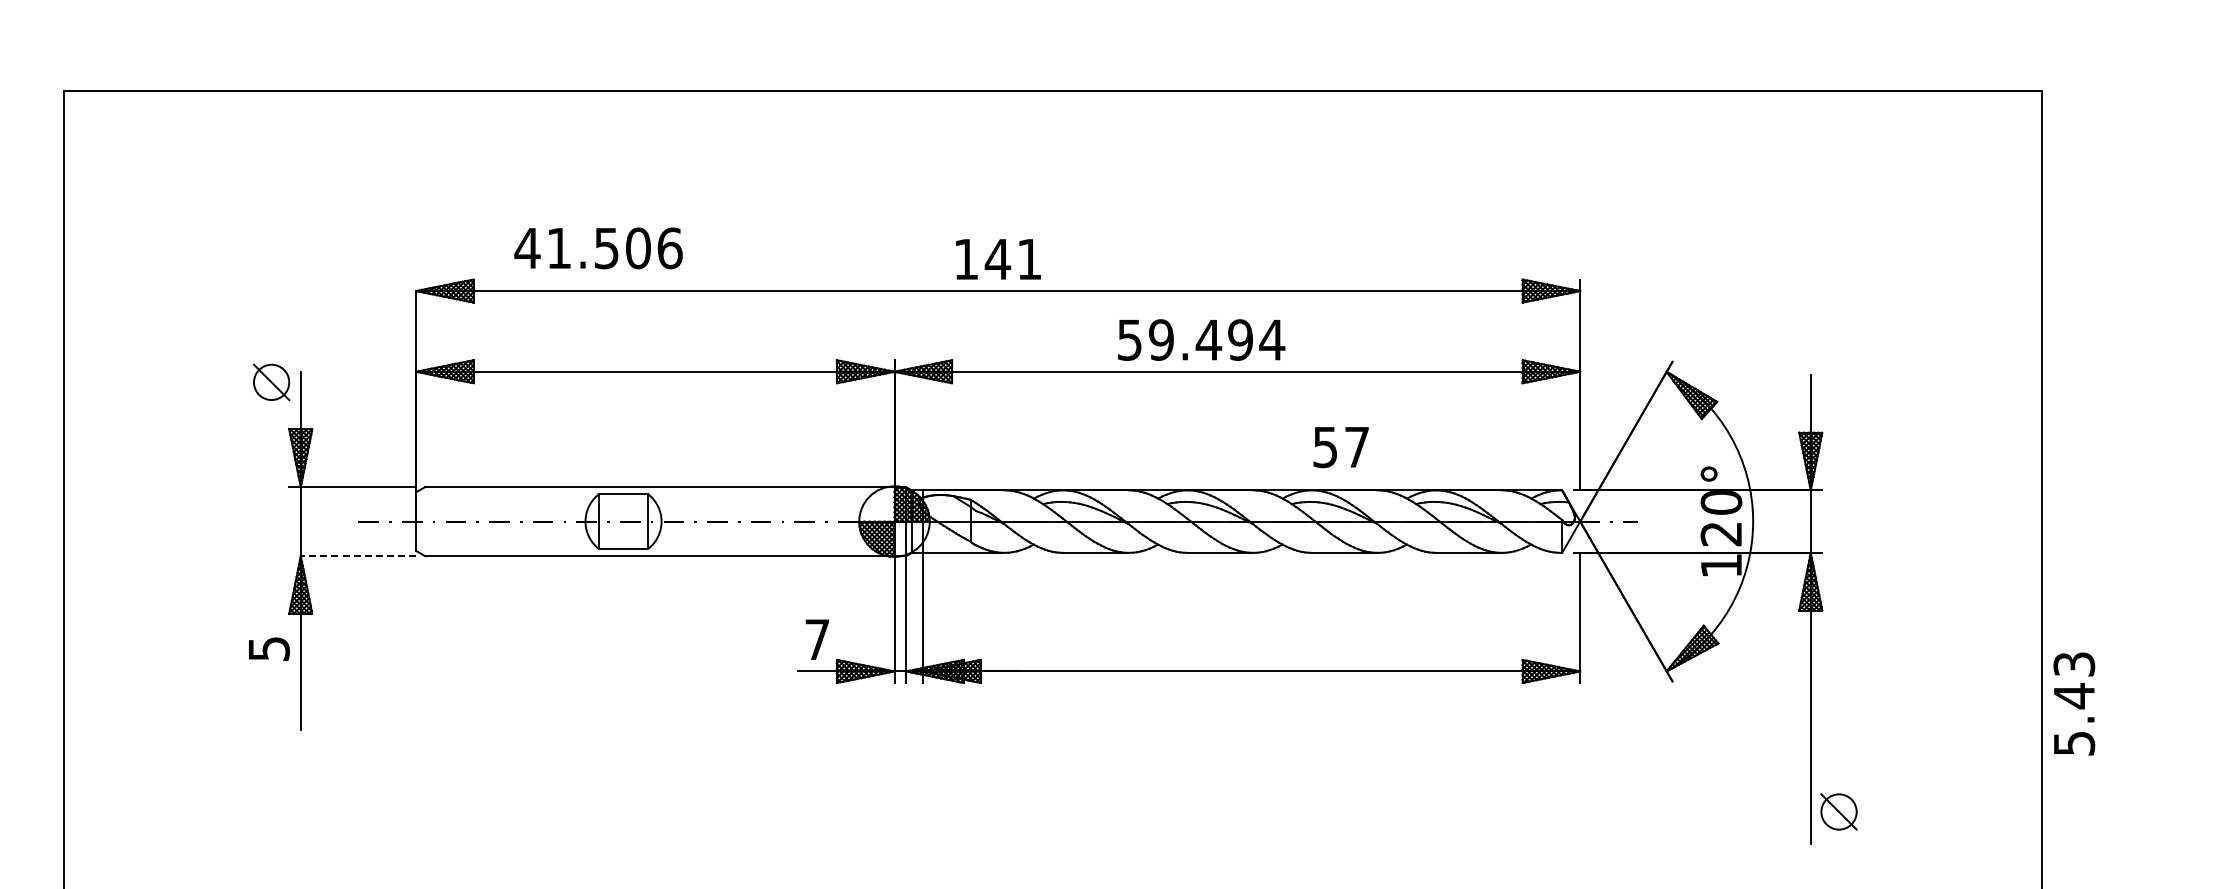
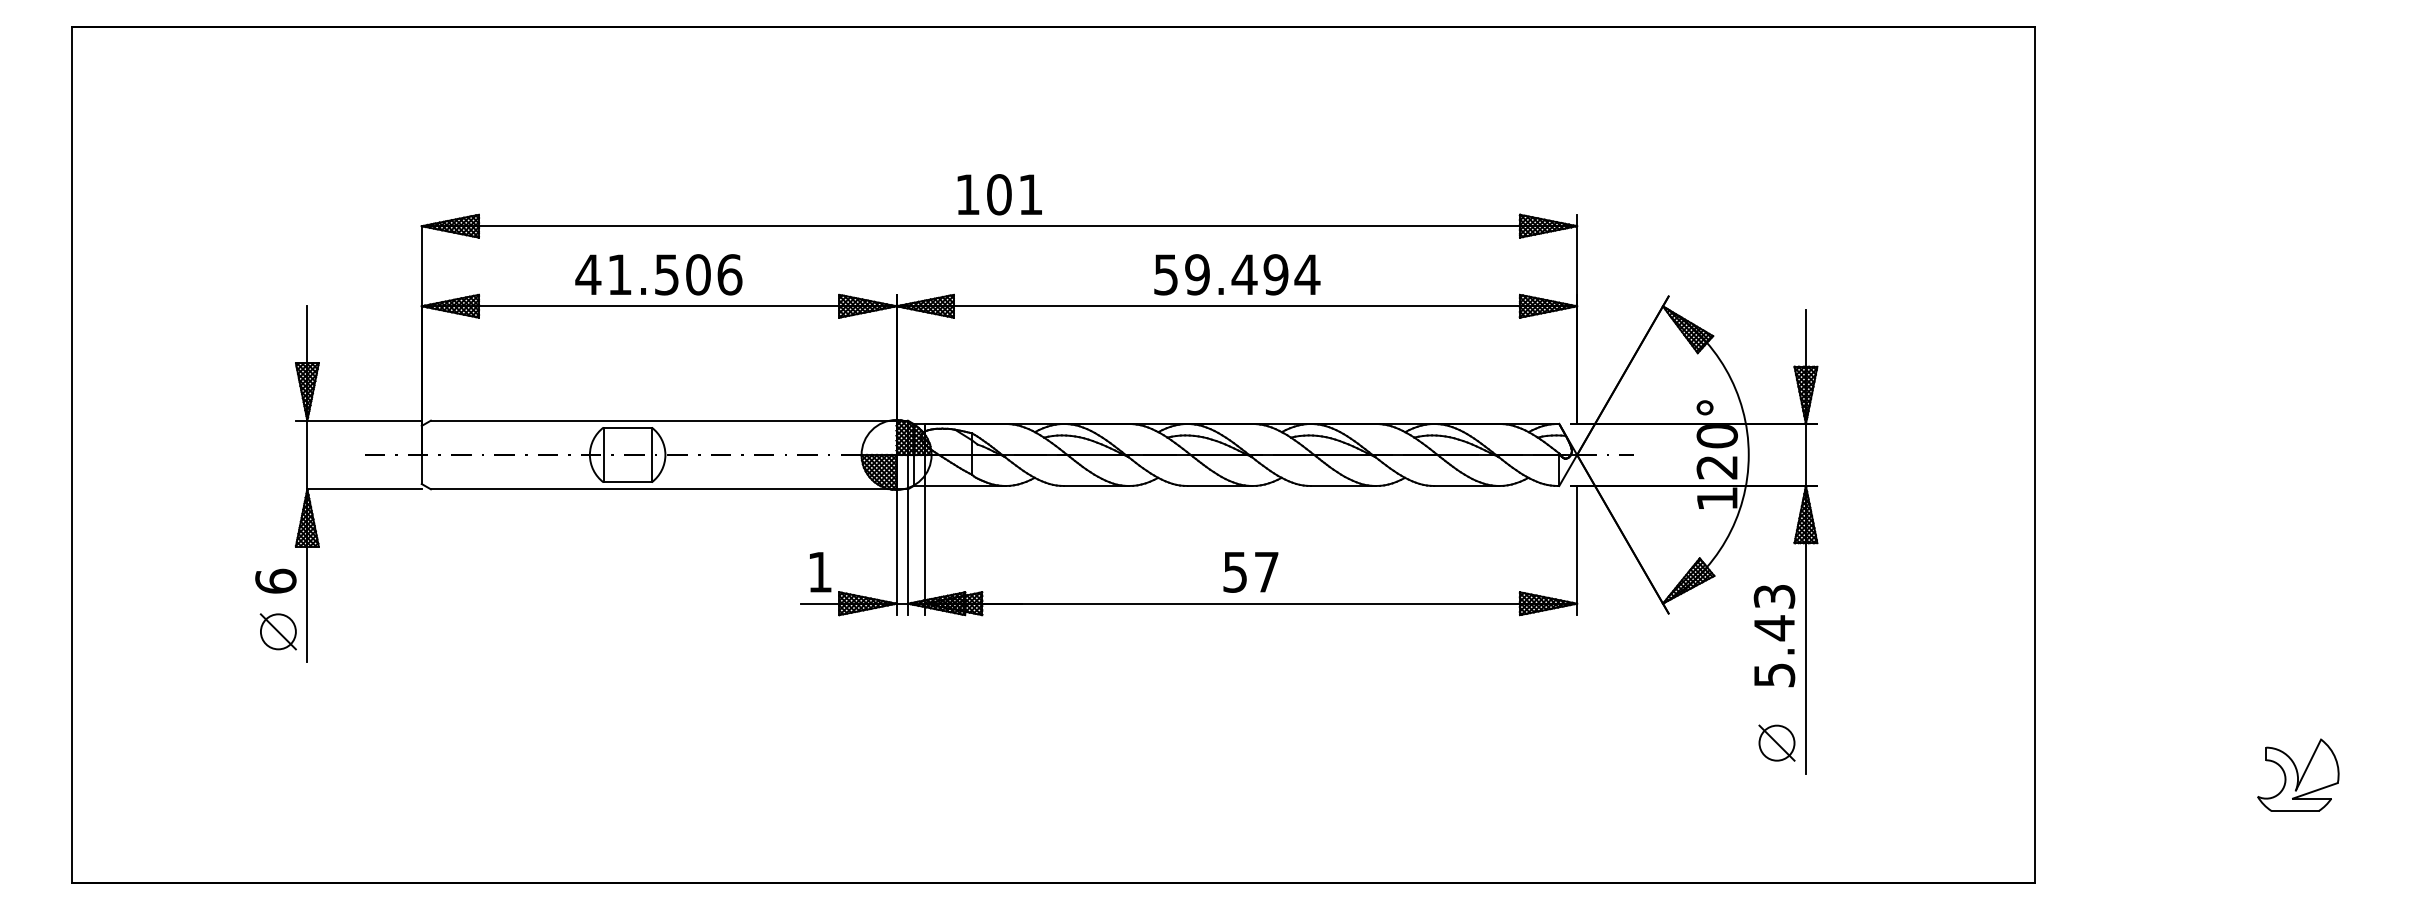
text: (598, 248) -> (658, 274), moved
text: (998, 259) -> (999, 194), 141 -> 101
text: (1201, 339) -> (1237, 274), moved
part: (270, 382) -> (277, 631), moved
text: (1340, 447) -> (1250, 572), moved
line: (358, 556) -> (364, 489), dashed -> solid
text: (816, 640) -> (819, 572), 7 -> 1
text: (268, 648) -> (275, 580), 5 -> 6
text: (2074, 704) -> (1774, 636), moved
part: (1838, 811) -> (1776, 742), moved

